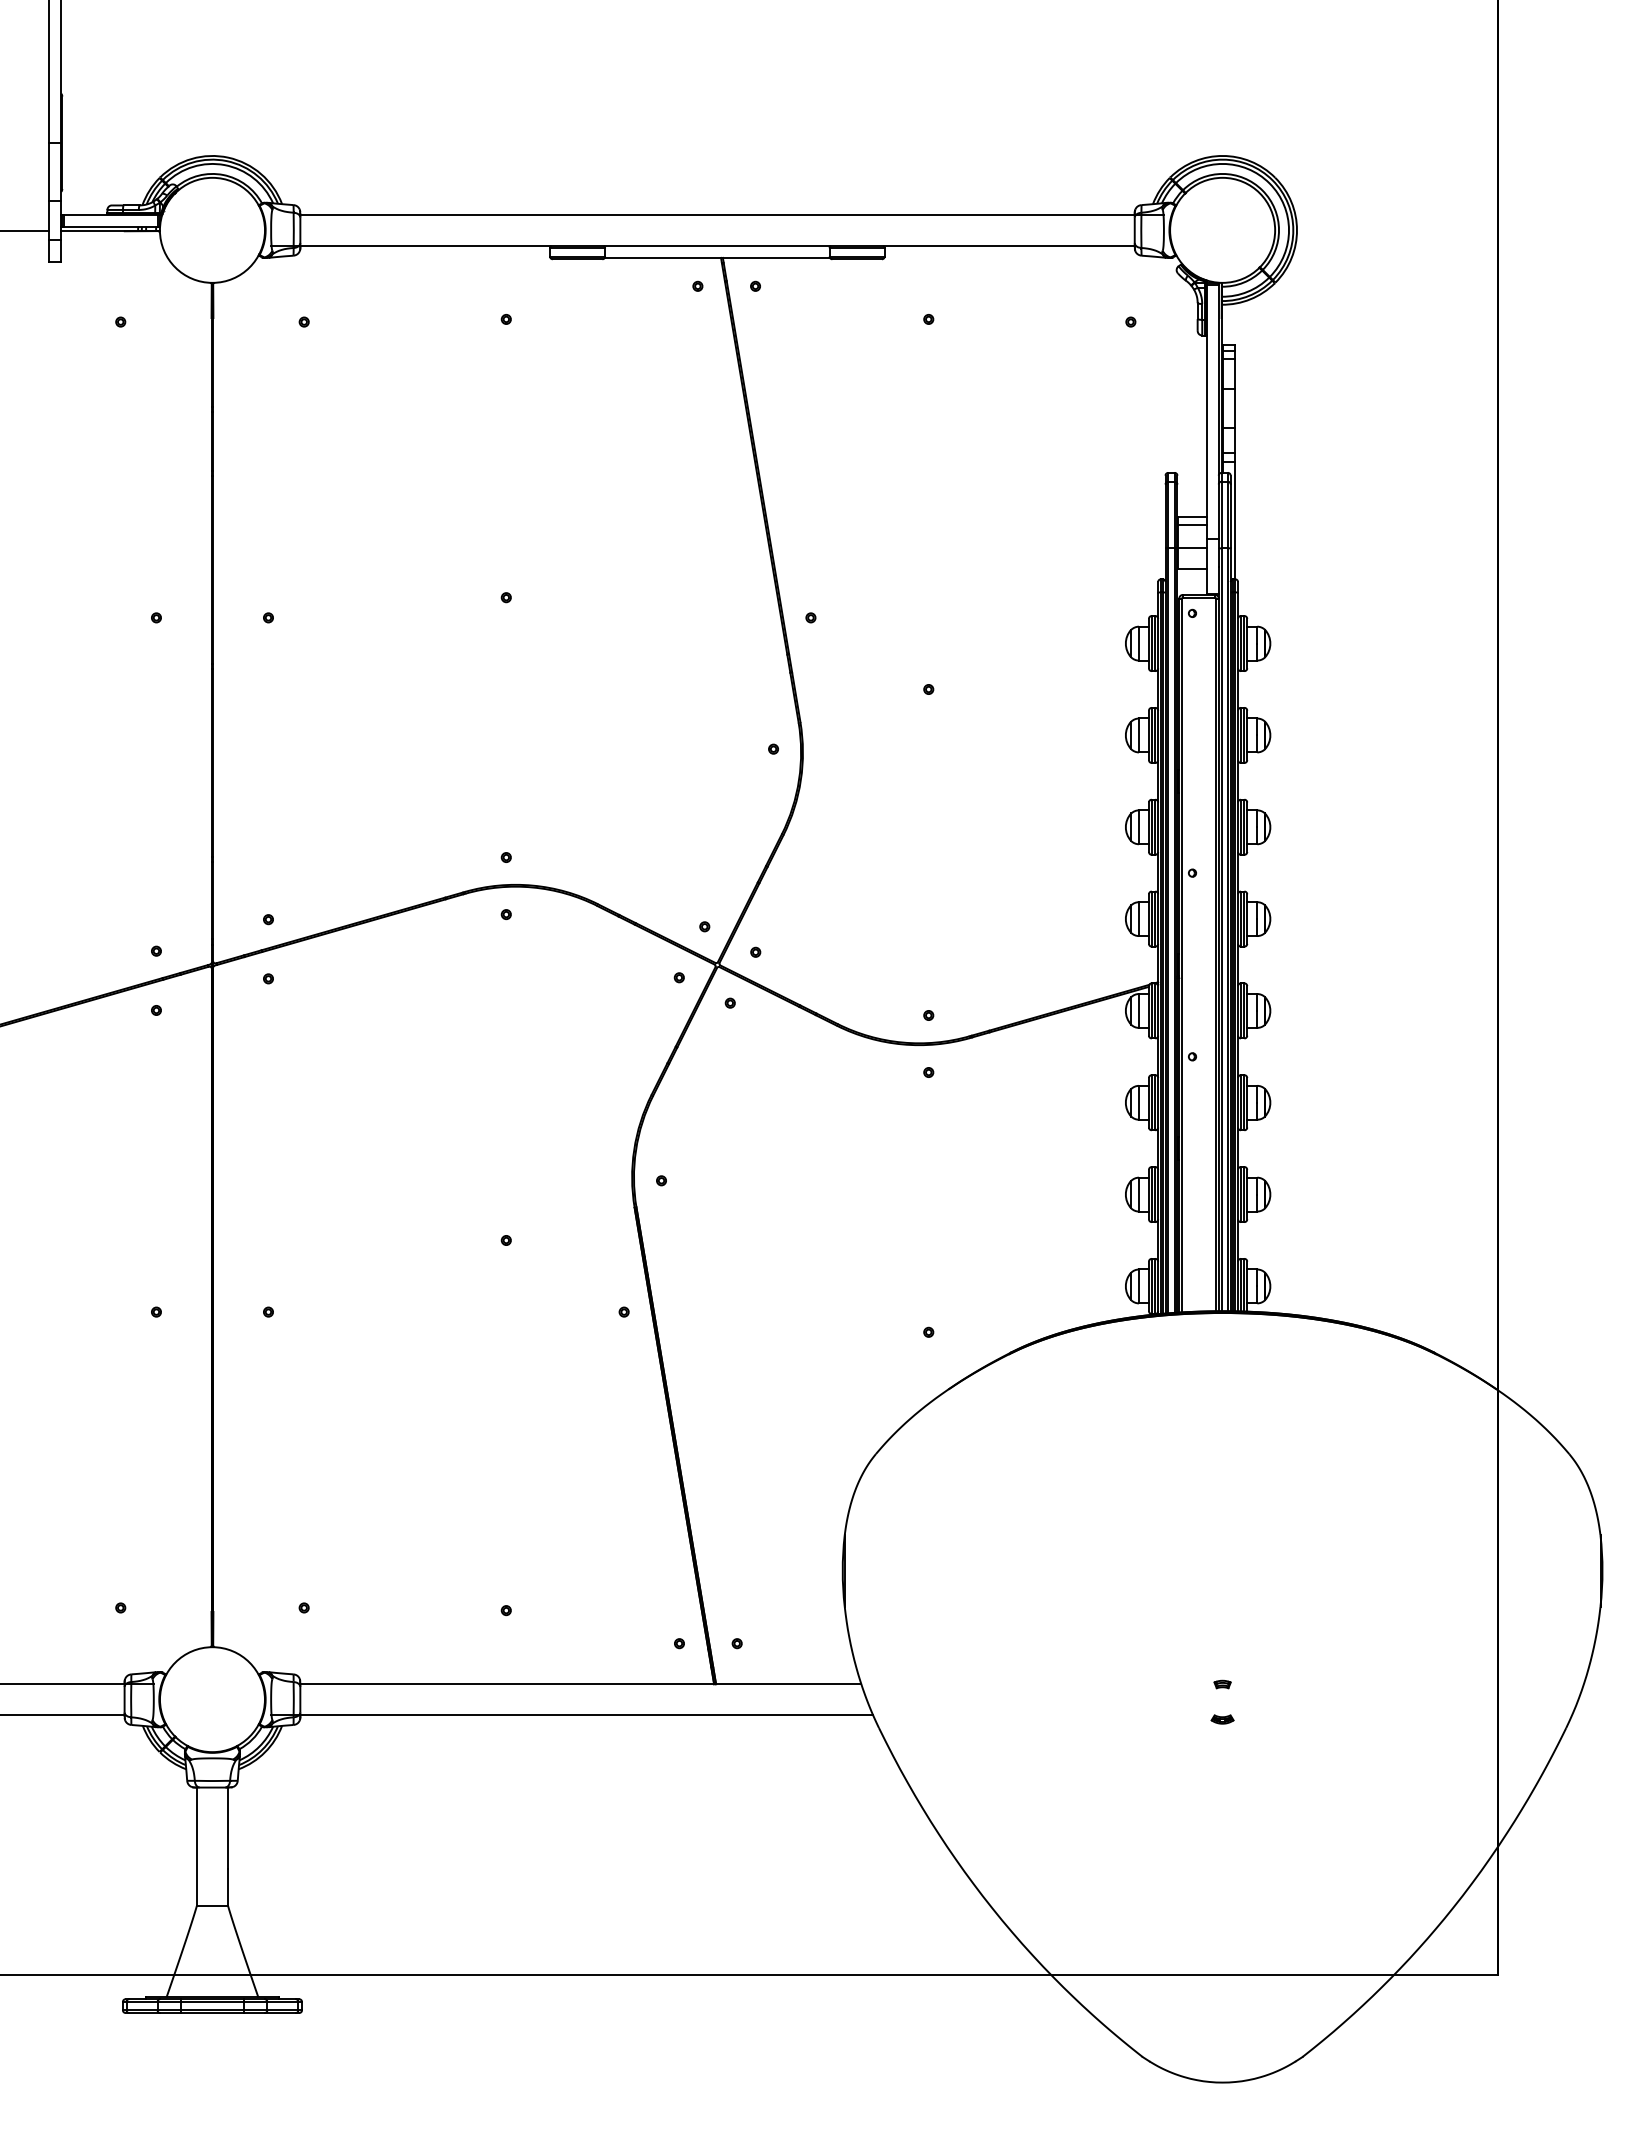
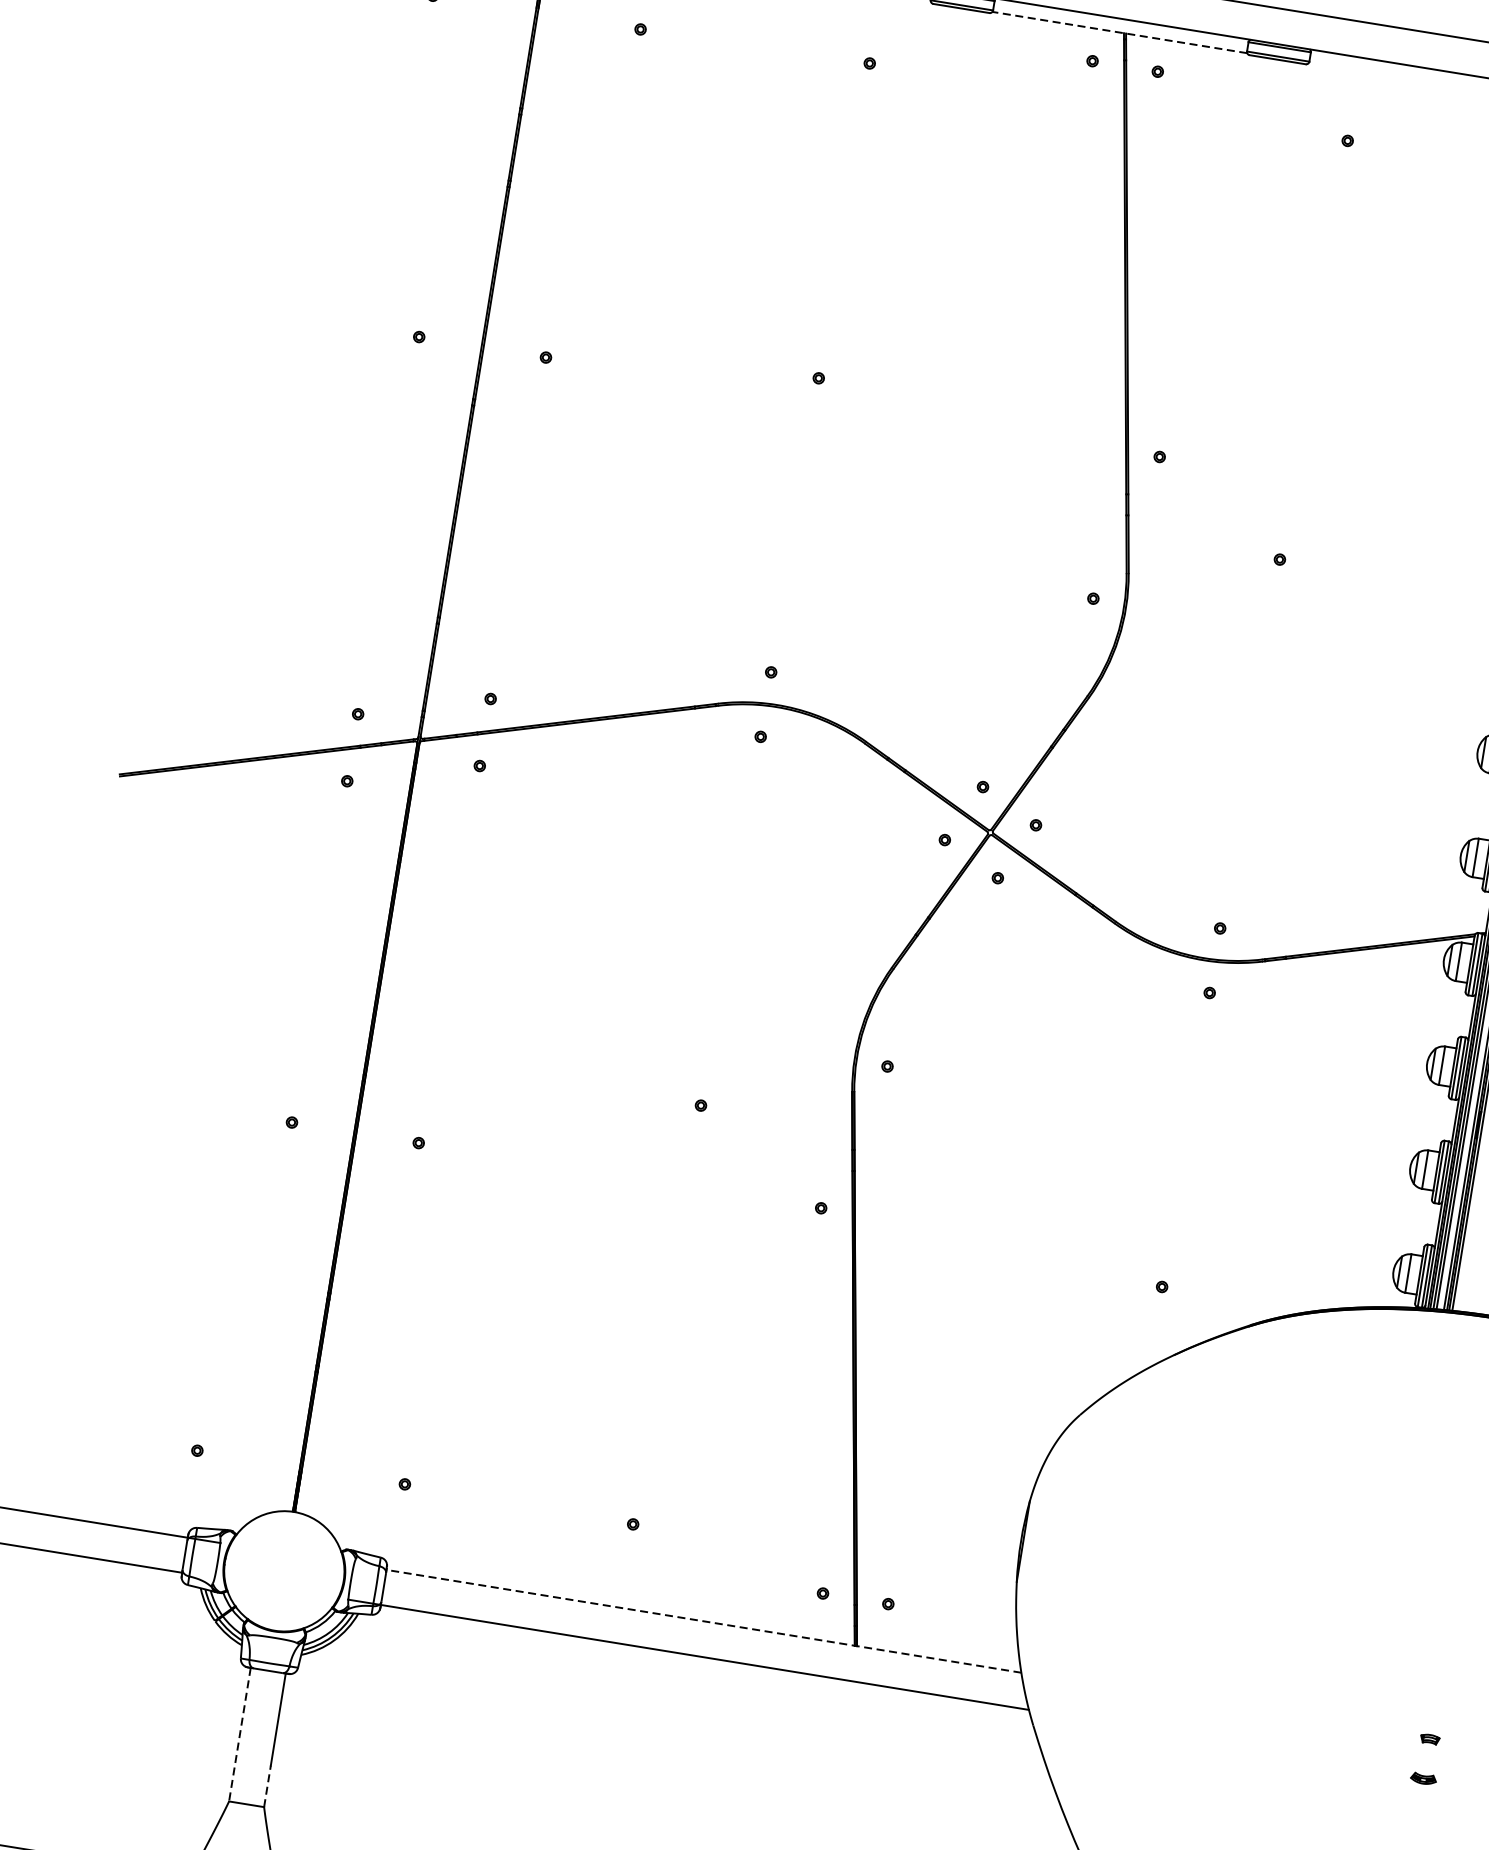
line: (717, 257) -> (1120, 32), solid -> dashed
line: (580, 1684) -> (703, 1621), solid -> dashed
line: (197, 1847) -> (240, 1735), solid -> dashed
line: (227, 1886) -> (267, 1785), solid -> dashed

